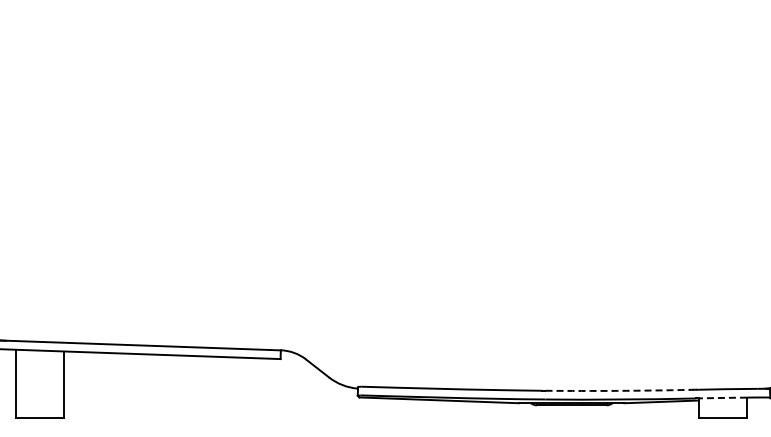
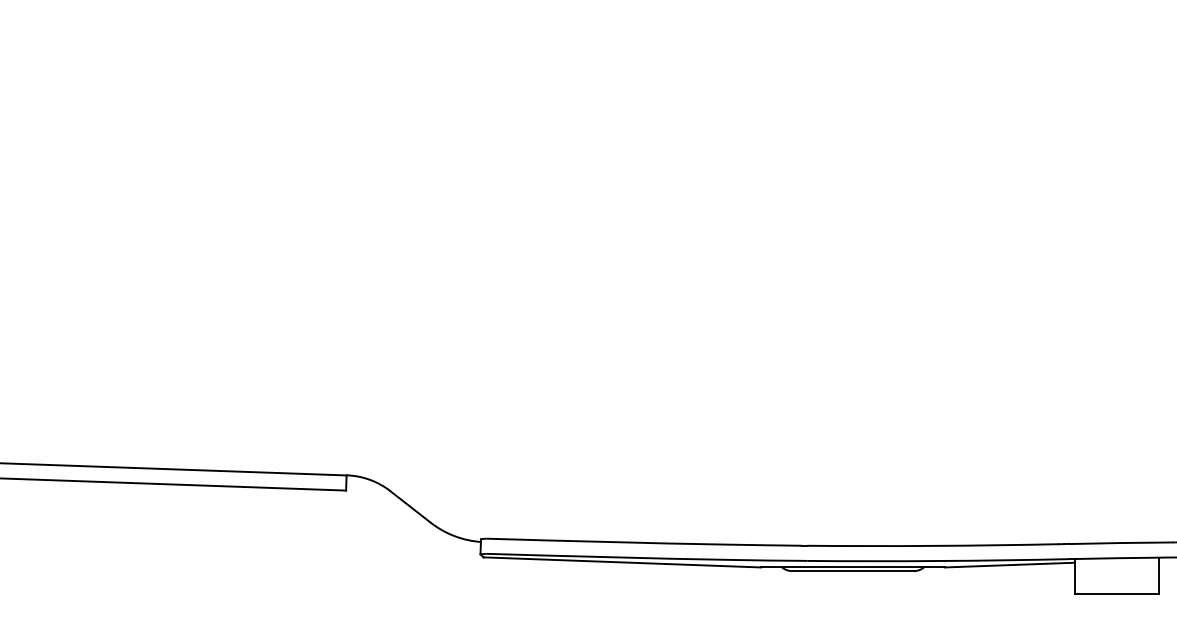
arc: (617, 390) -> (932, 545), dashed -> solid
arc: (722, 397) -> (1115, 557), dashed -> solid

